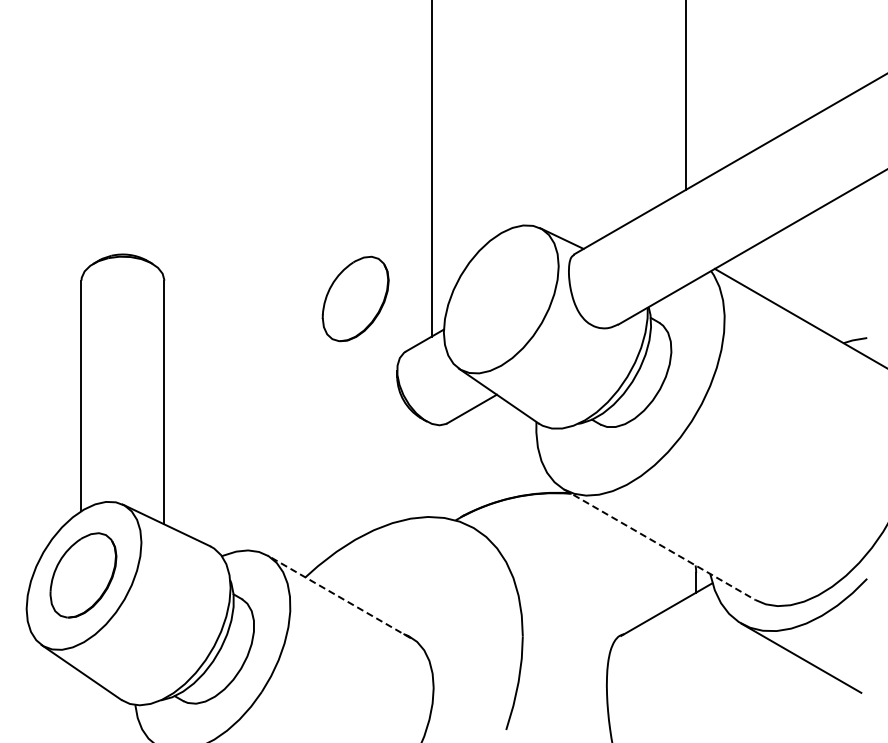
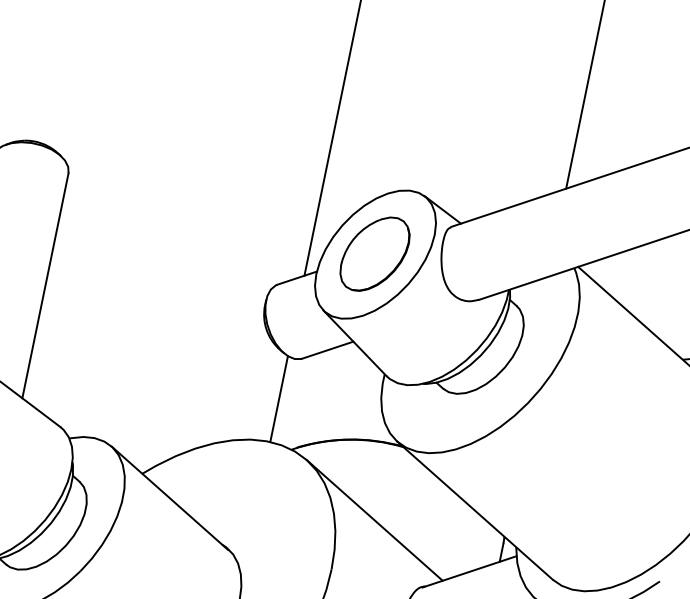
part: (355, 298) -> (374, 253), moved
line: (431, 469) -> (278, 398), added
line: (659, 544) -> (474, 510), dashed -> solid
line: (556, 576) -> (373, 520), added
line: (339, 596) -> (170, 497), dashed -> solid

